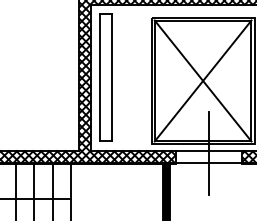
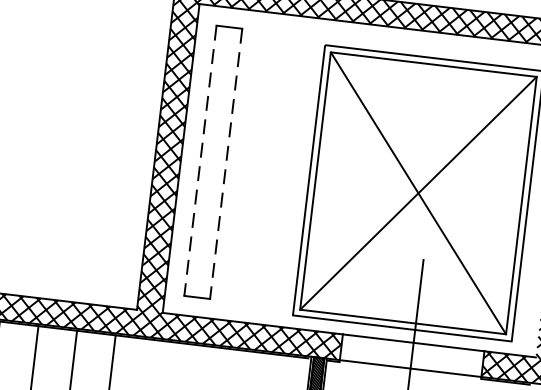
line: (100, 78) -> (200, 161), solid -> dashed
line: (112, 78) -> (226, 165), solid -> dashed

